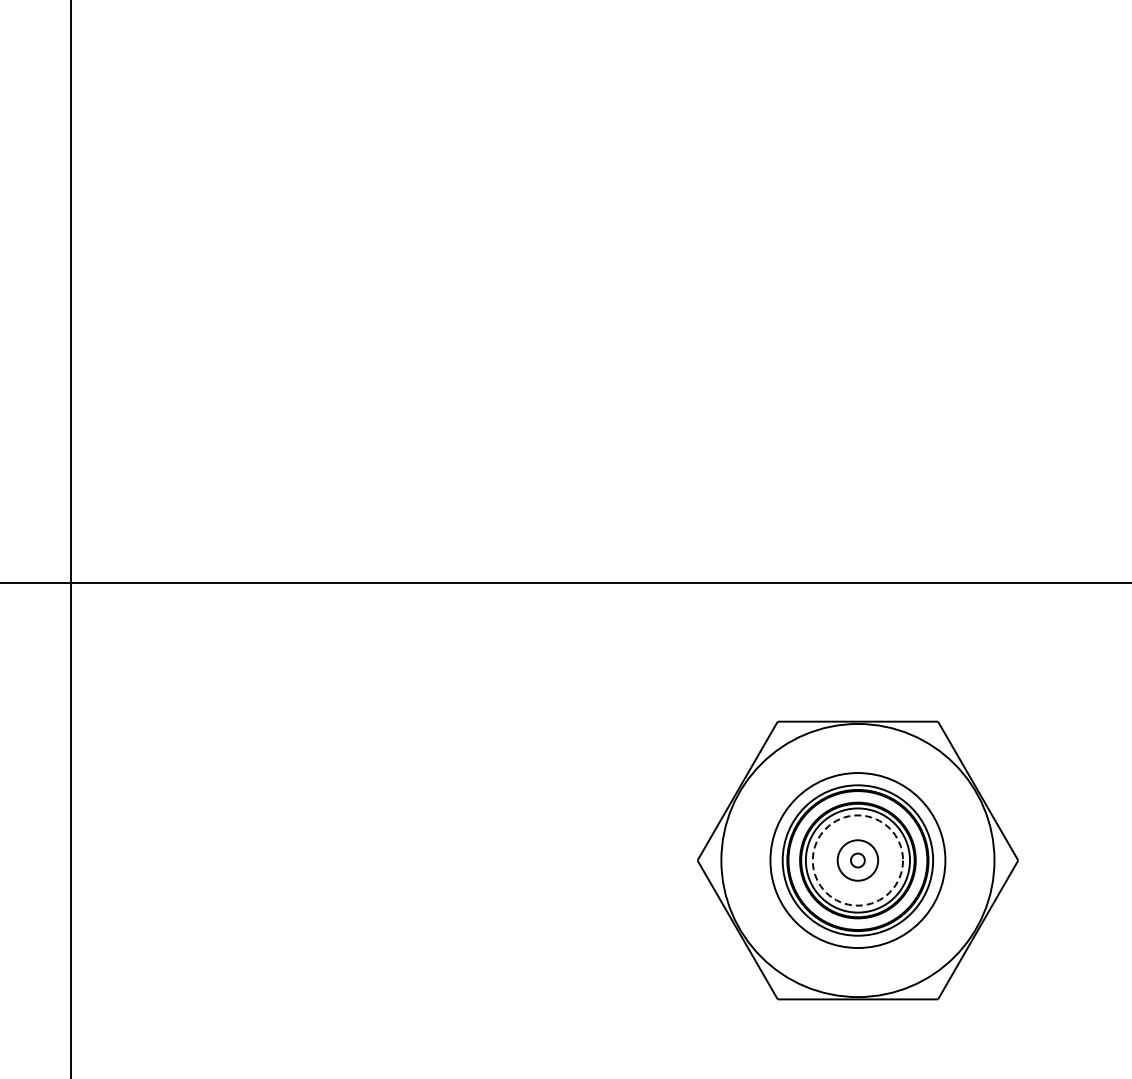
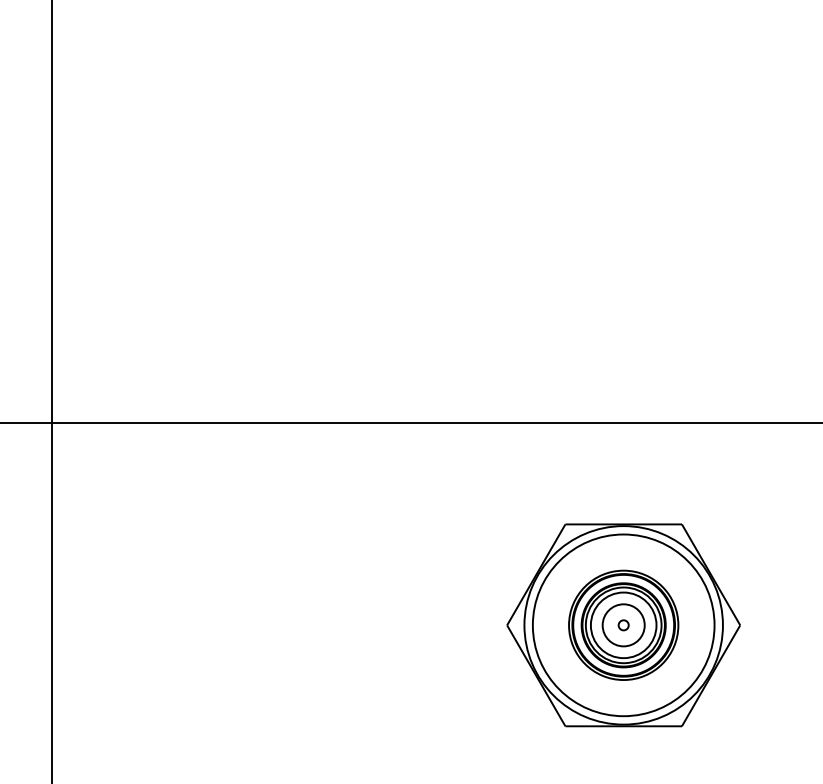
circle: (857, 860) -> (623, 625), dashed -> solid
circle: (857, 860) -> (623, 625), size x1.43
circle: (857, 860) -> (623, 625), size x1.43

